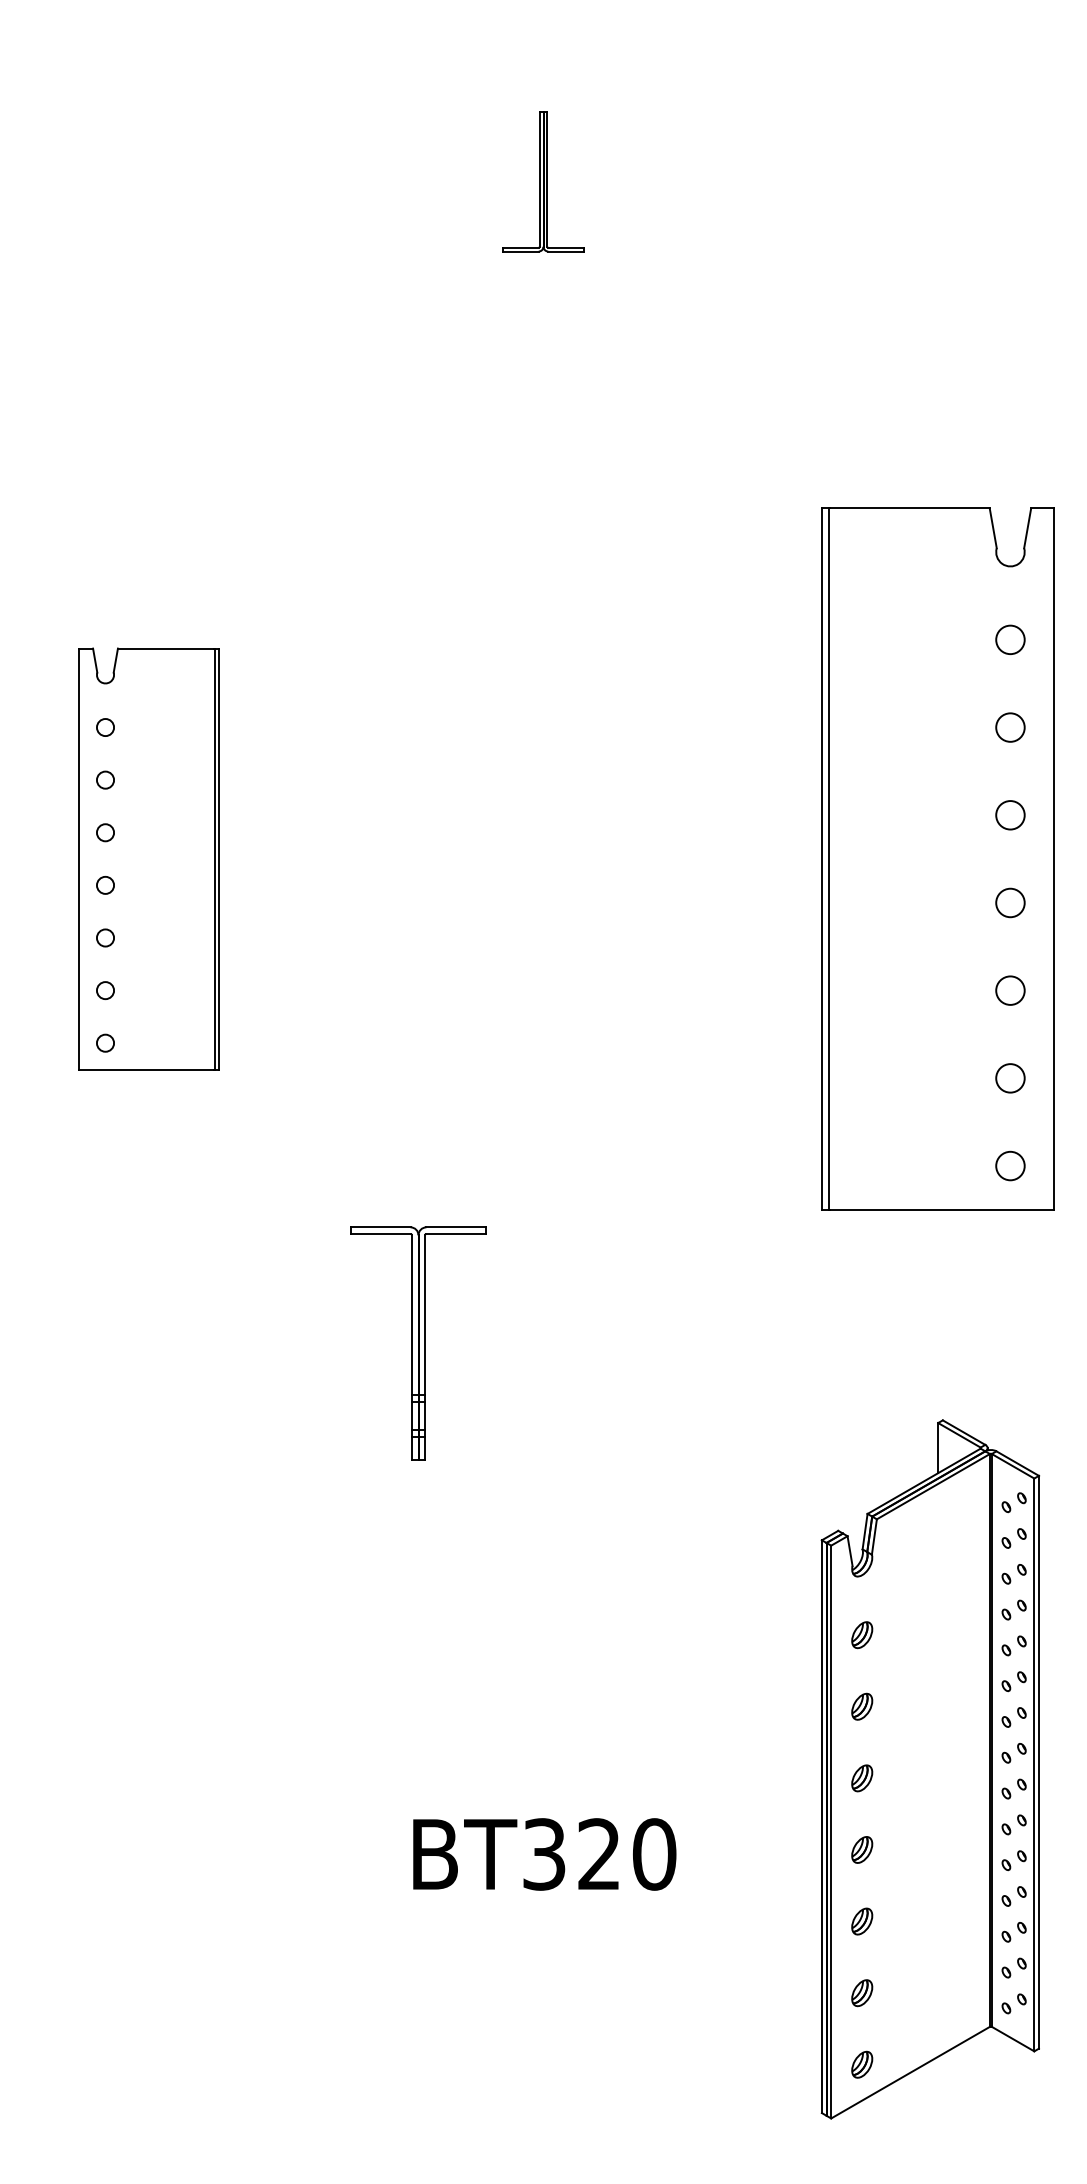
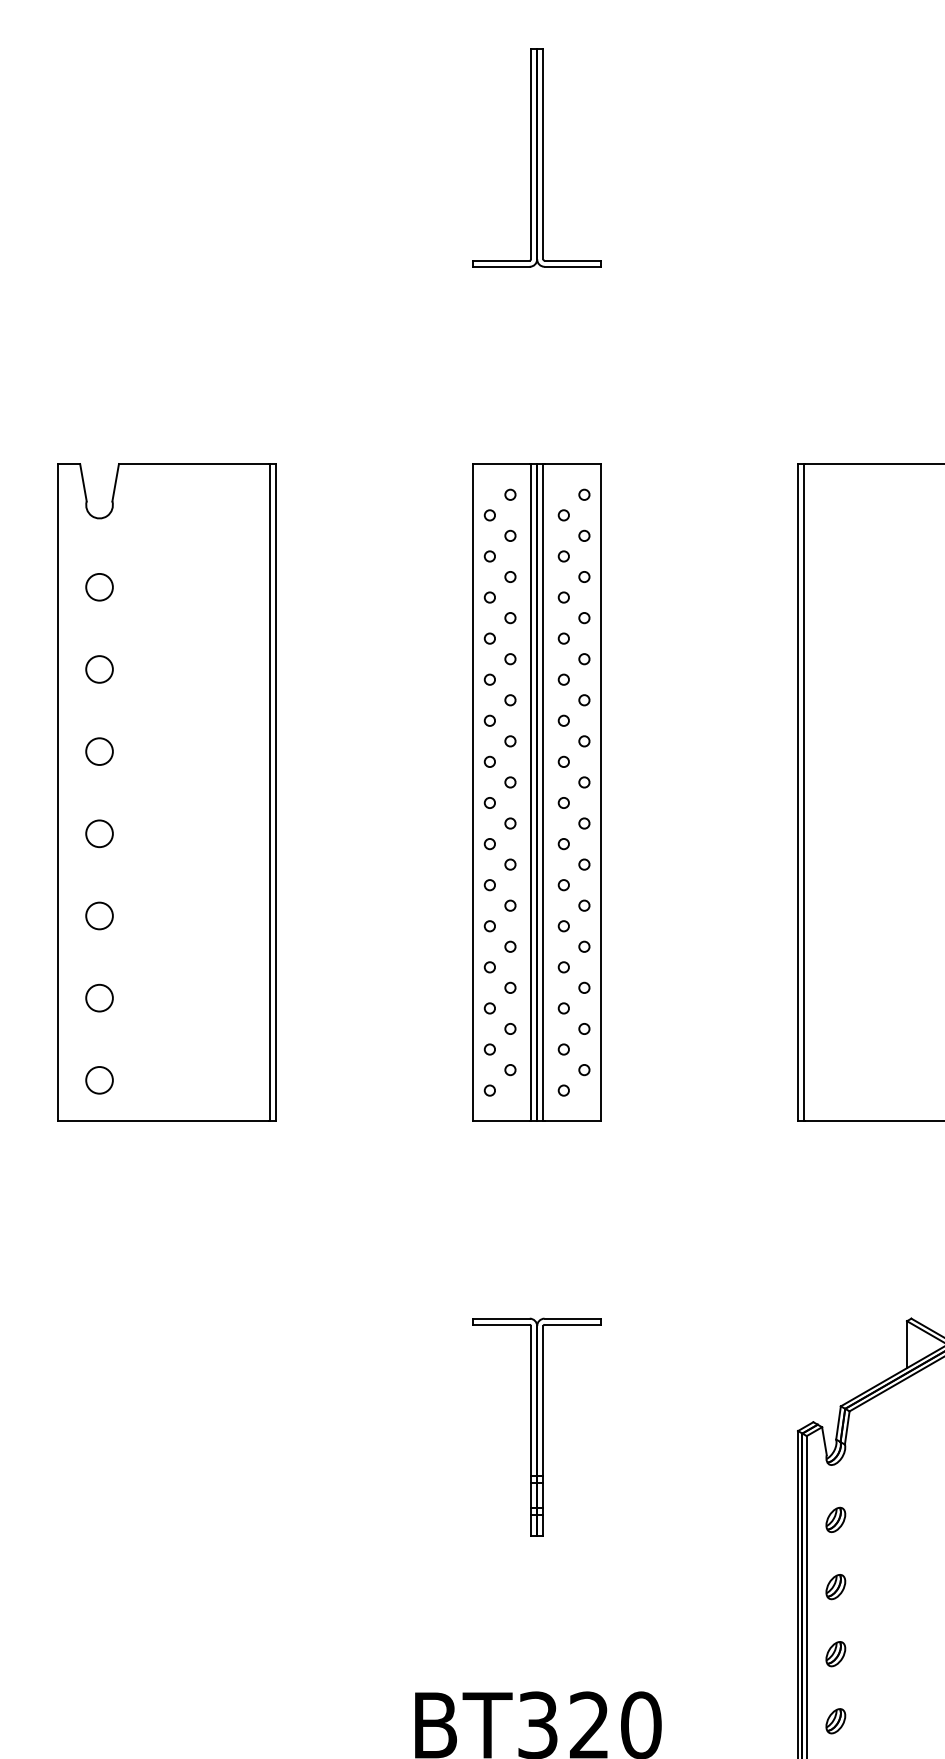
part: (543, 181) -> (537, 157), size x1.67
part: (148, 858) -> (167, 792), size x1.67
part: (543, 858) -> (537, 792), added
part: (418, 1343) -> (537, 1427), moved

